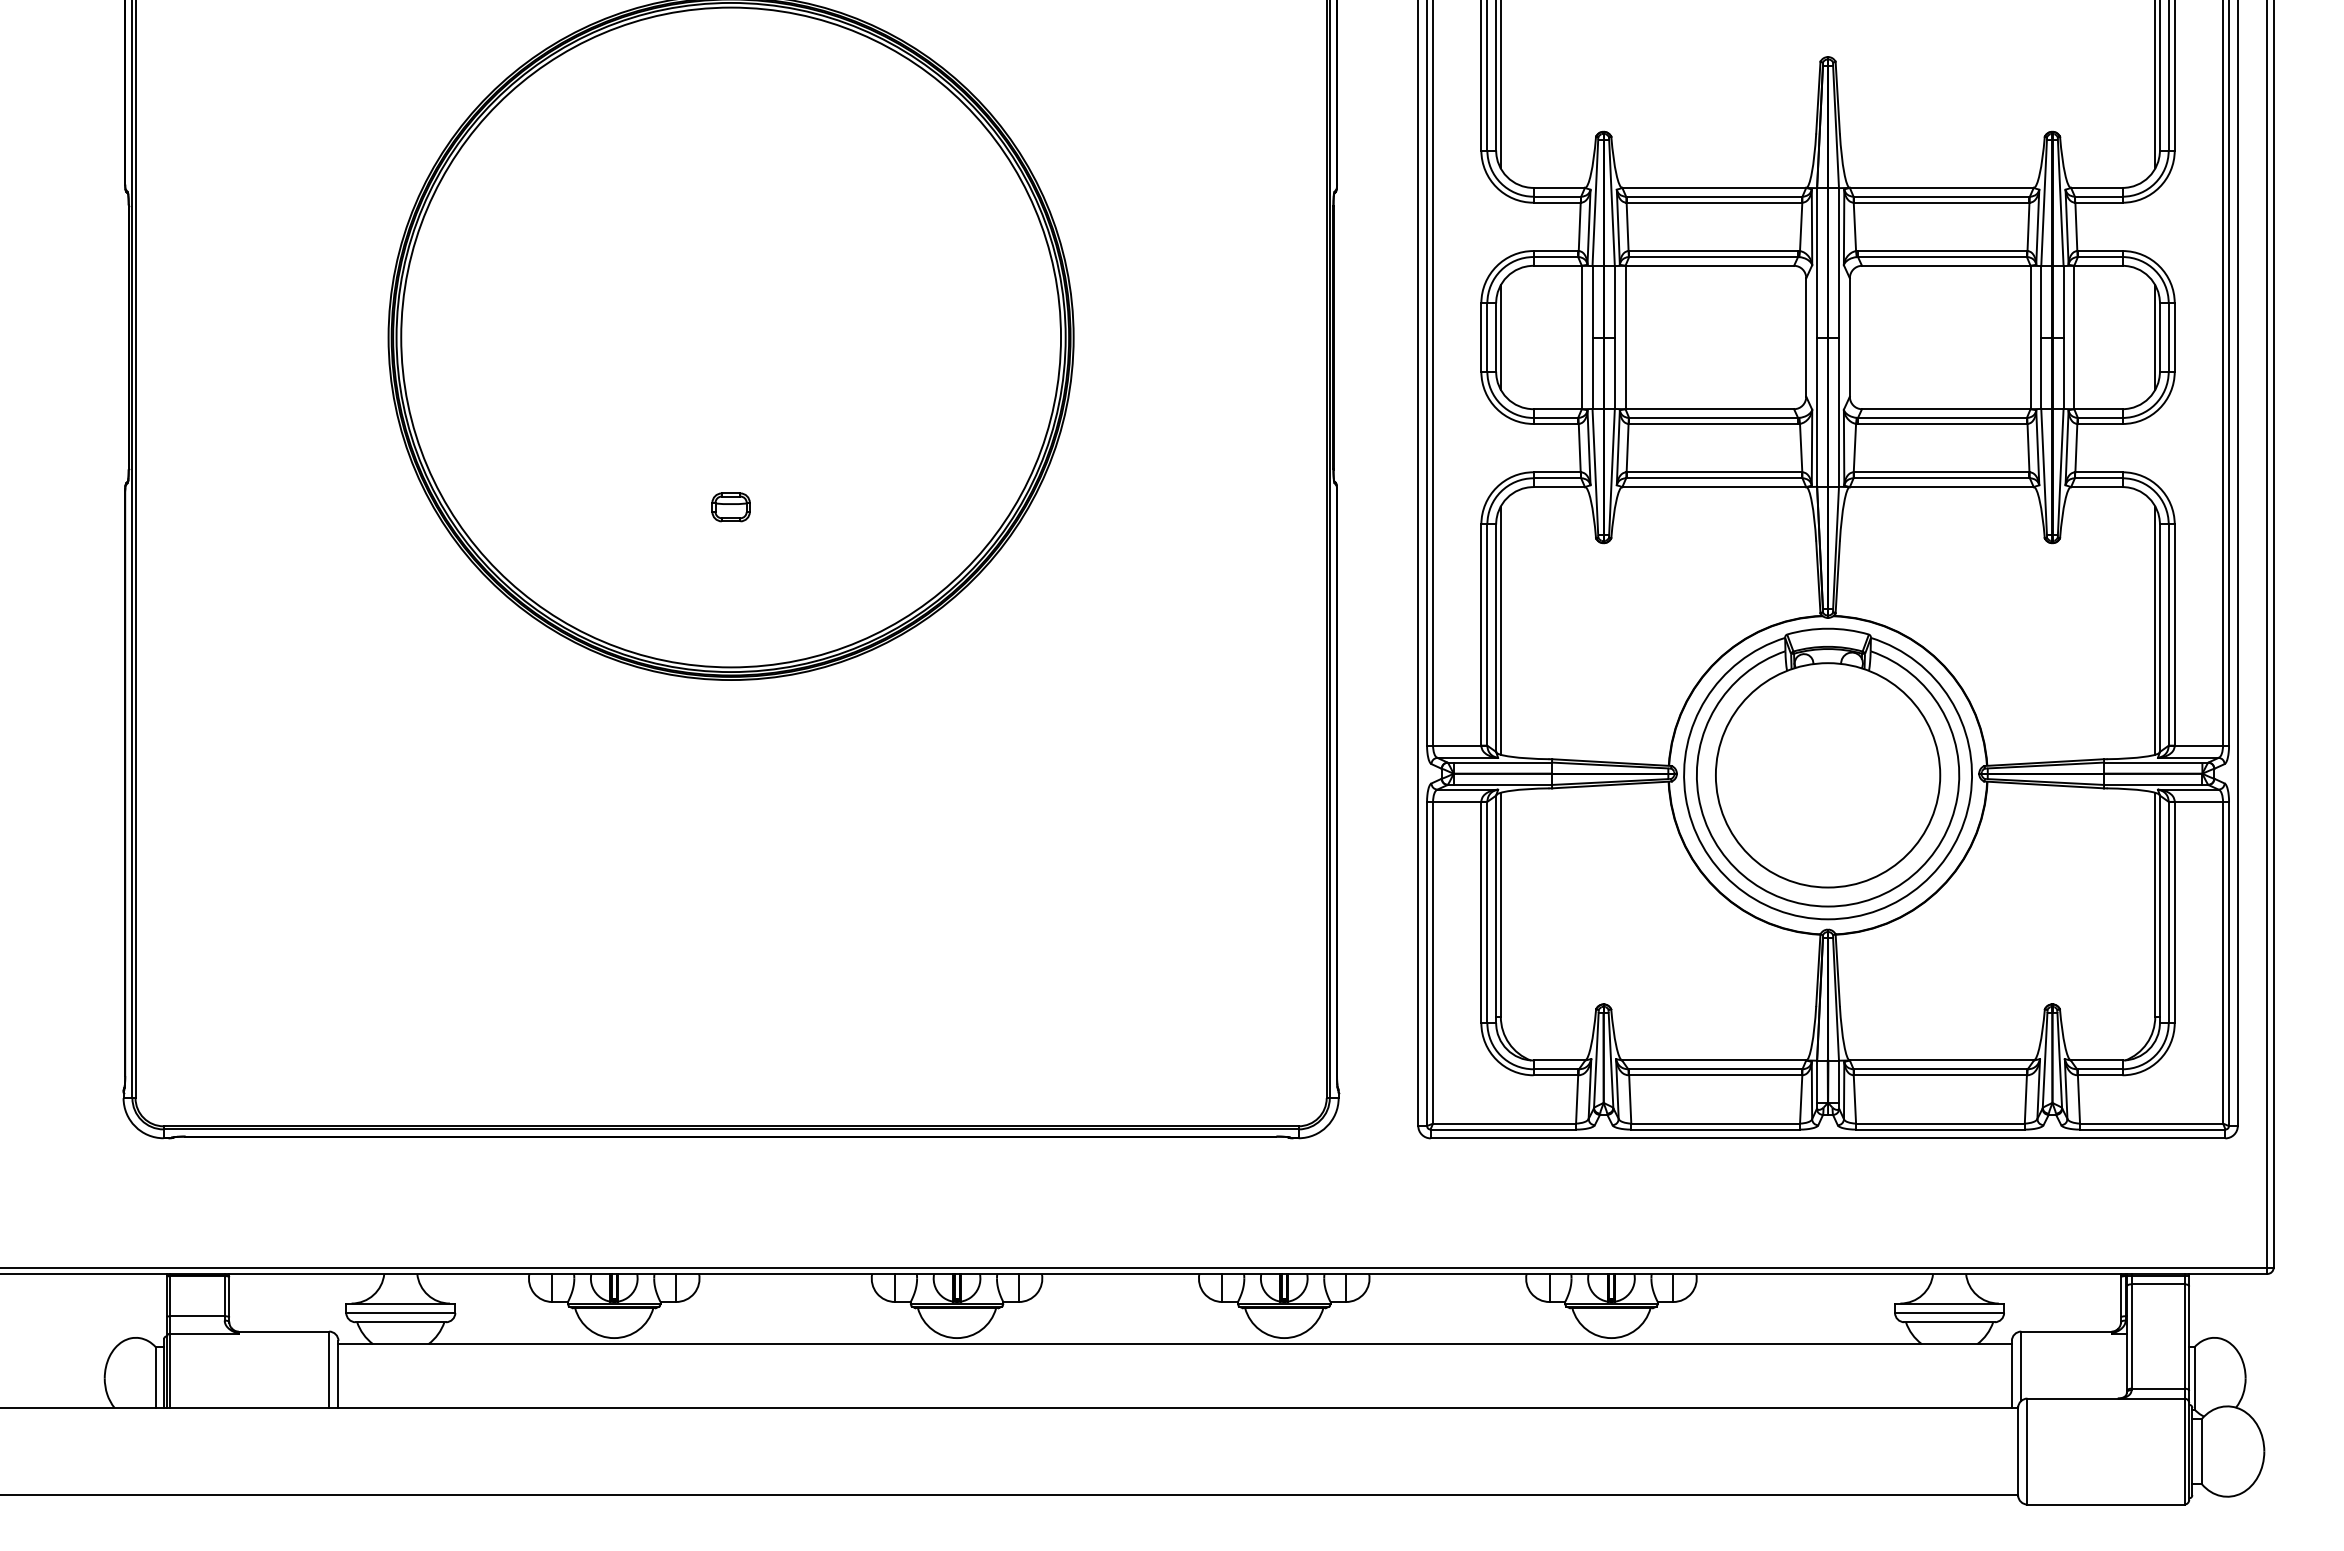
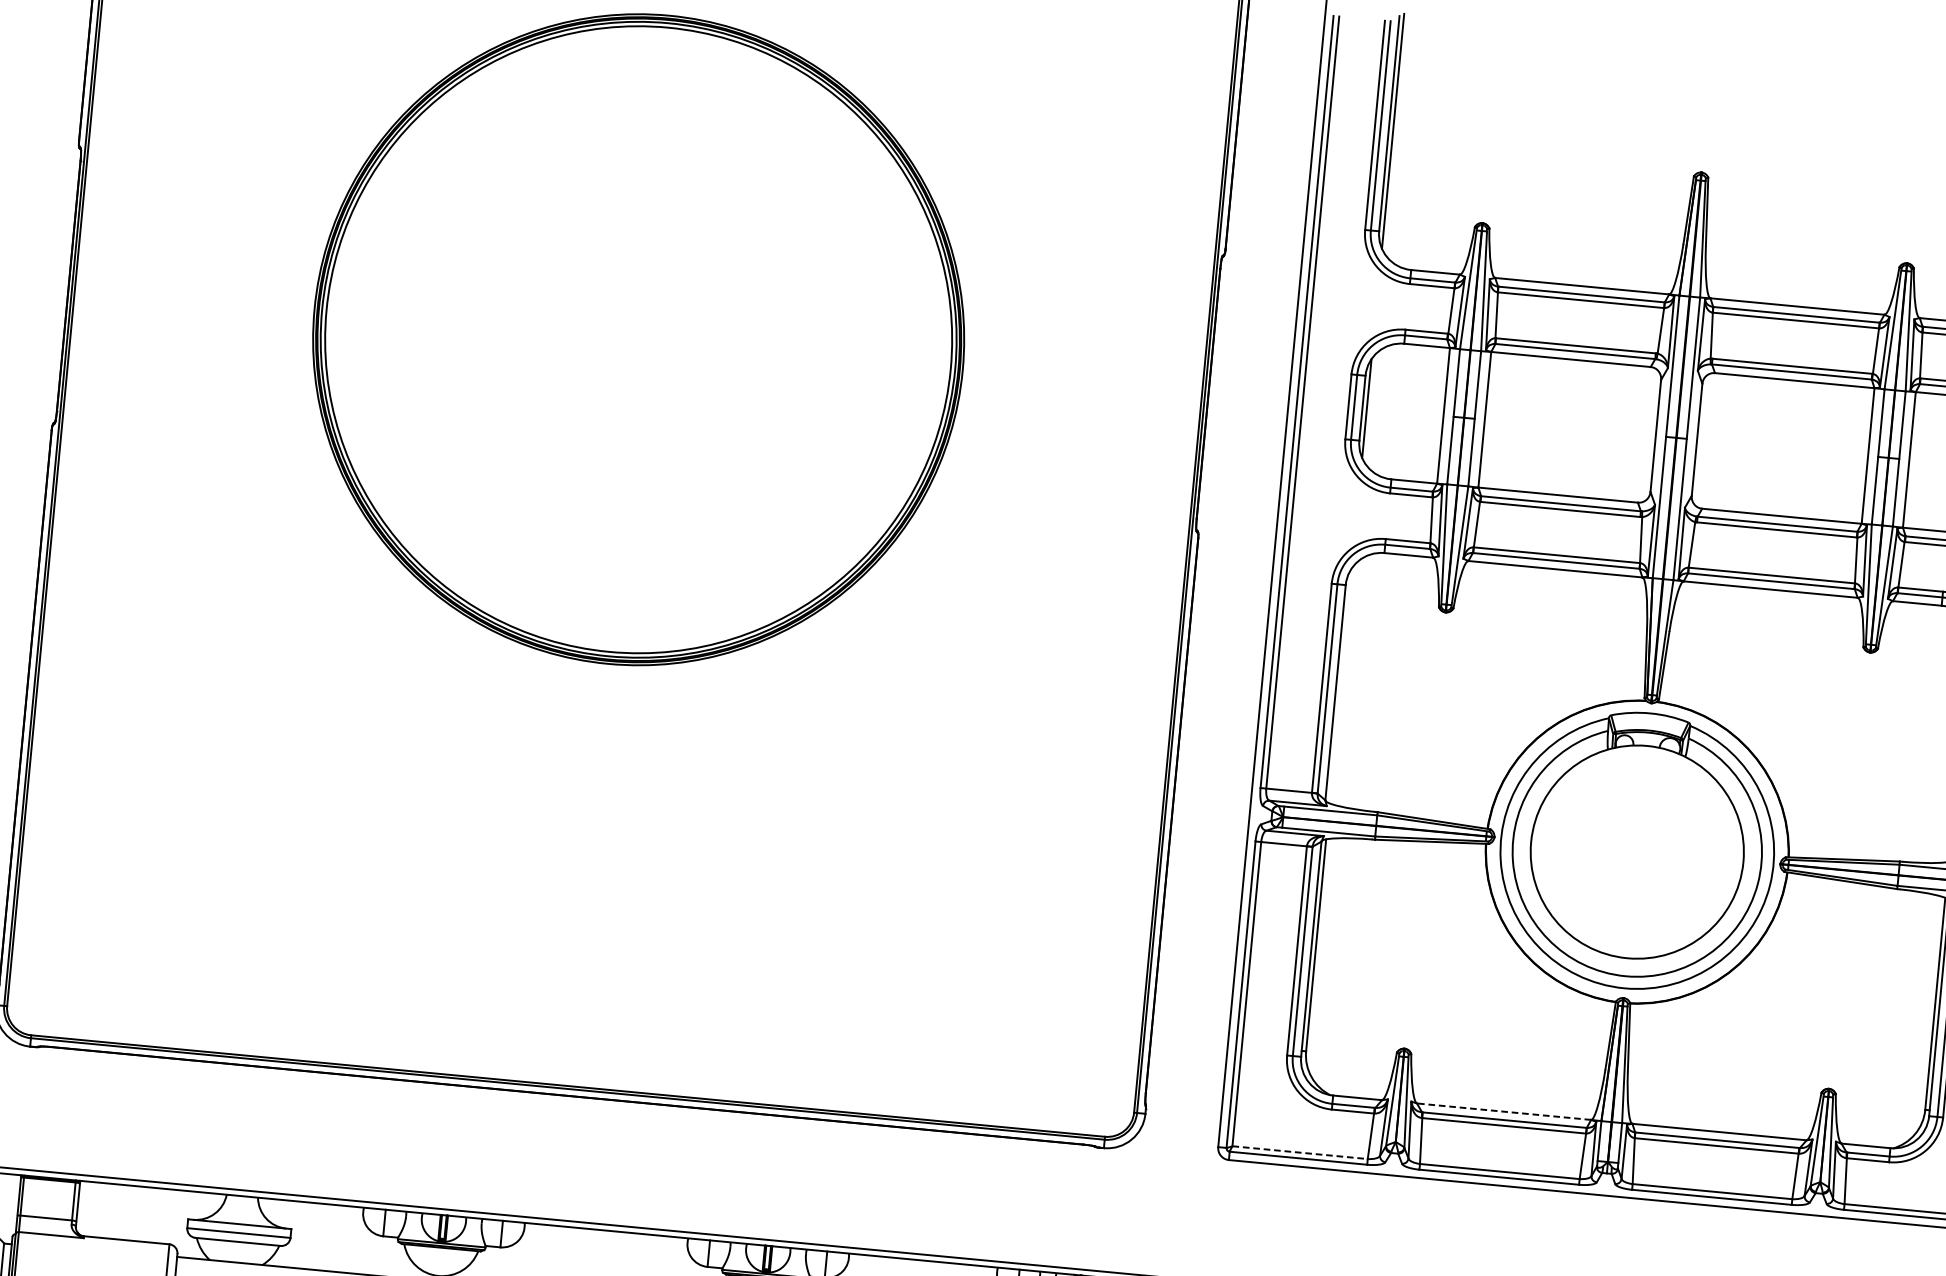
part: (730, 507) -> (622, 500), removed
line: (1500, 630) -> (1340, 685), removed
line: (1713, 1060) -> (1503, 1111), solid -> dashed
line: (1504, 1123) -> (1300, 1152), solid -> dashed

